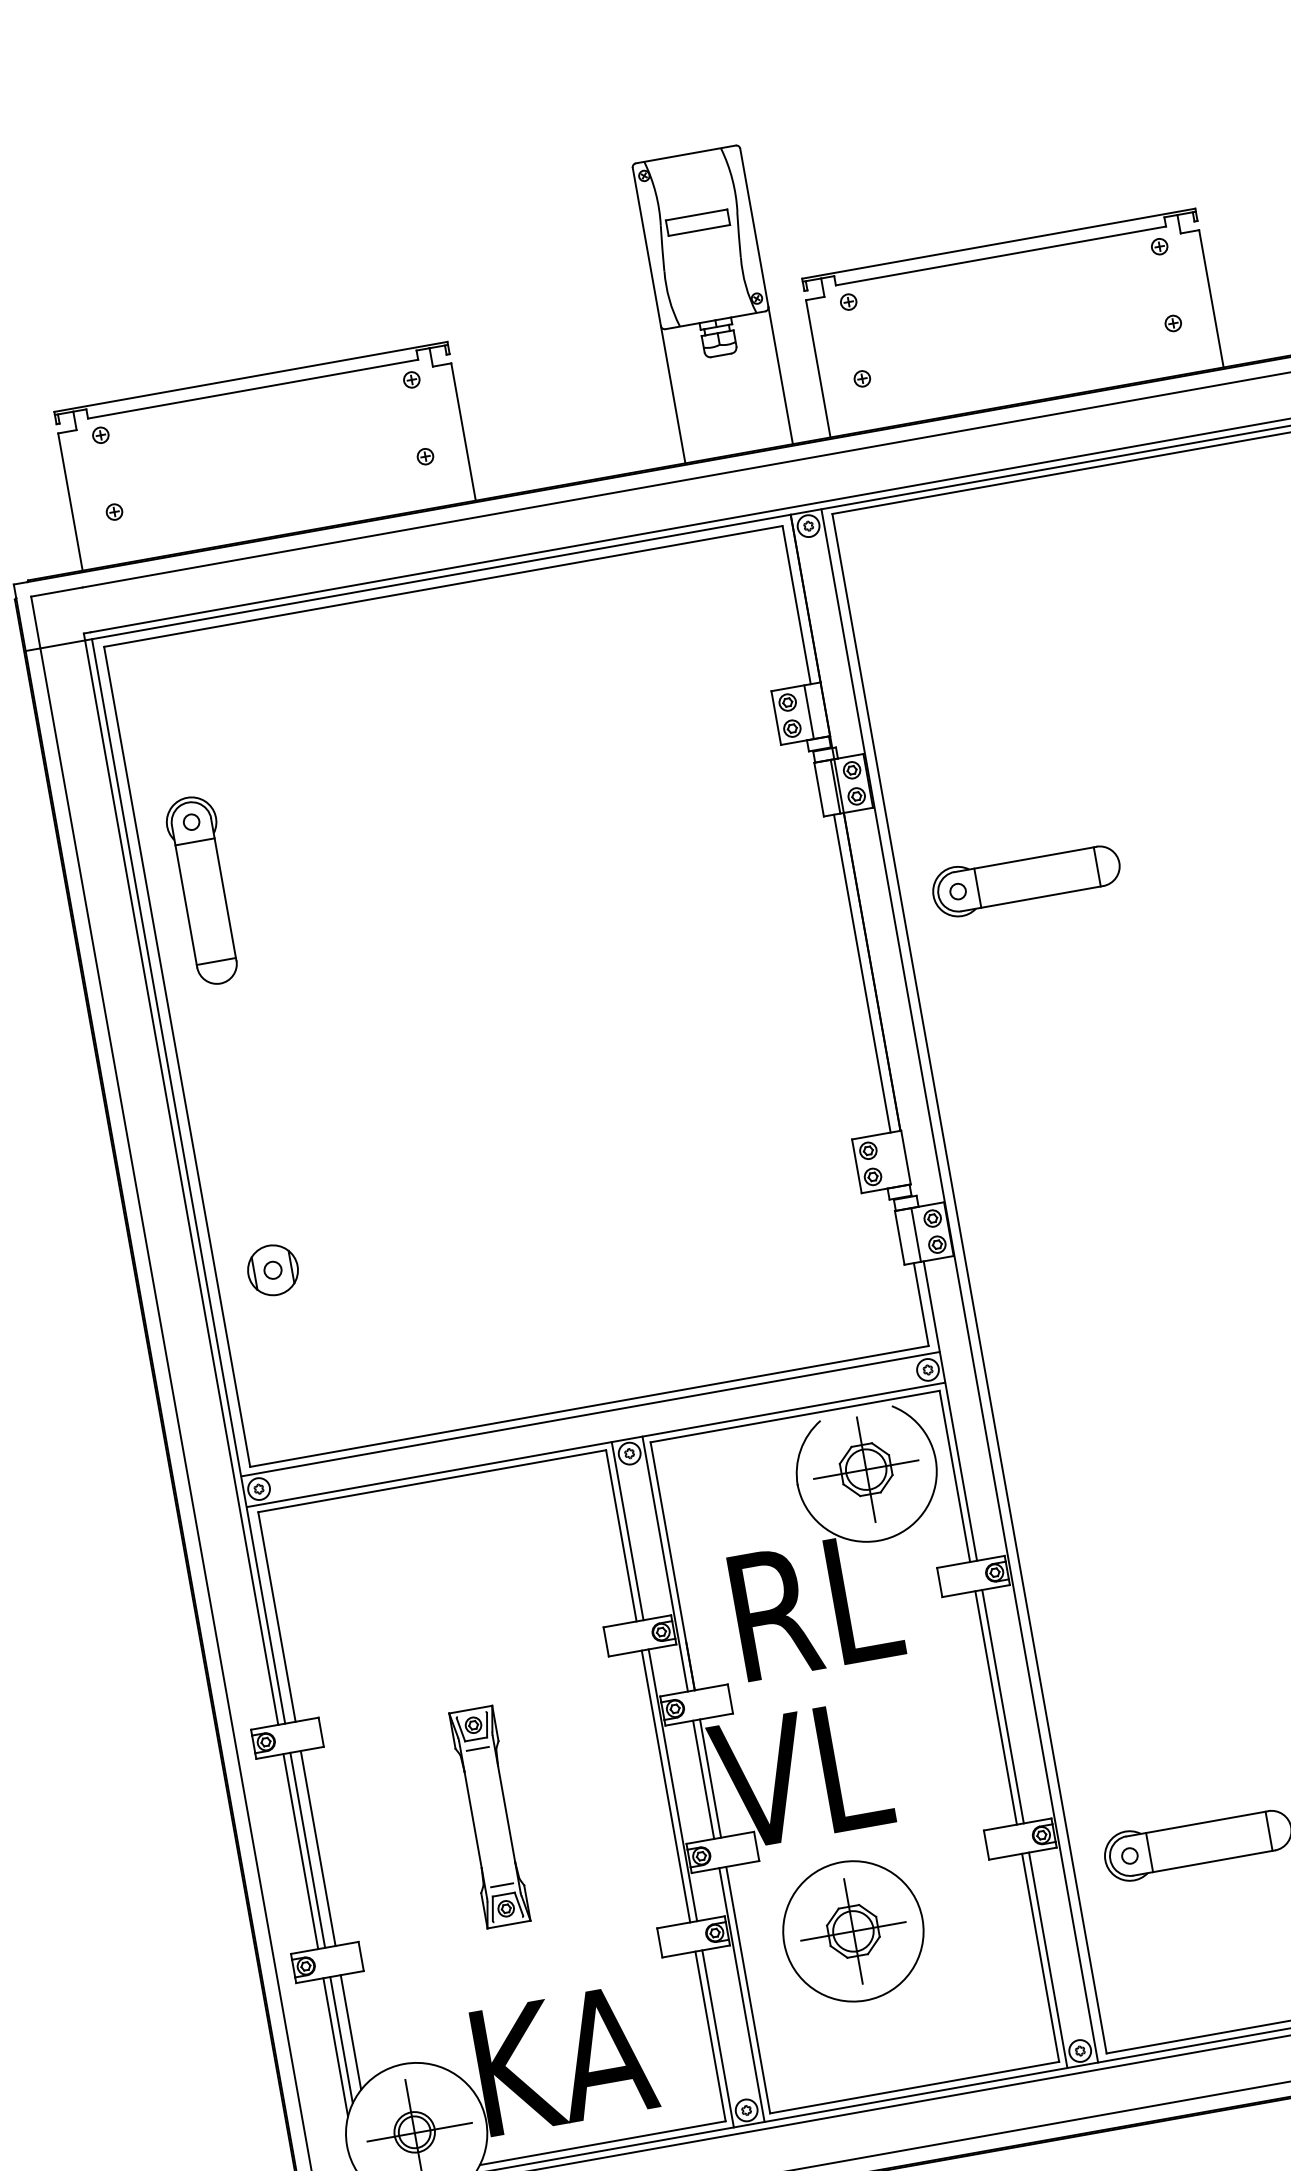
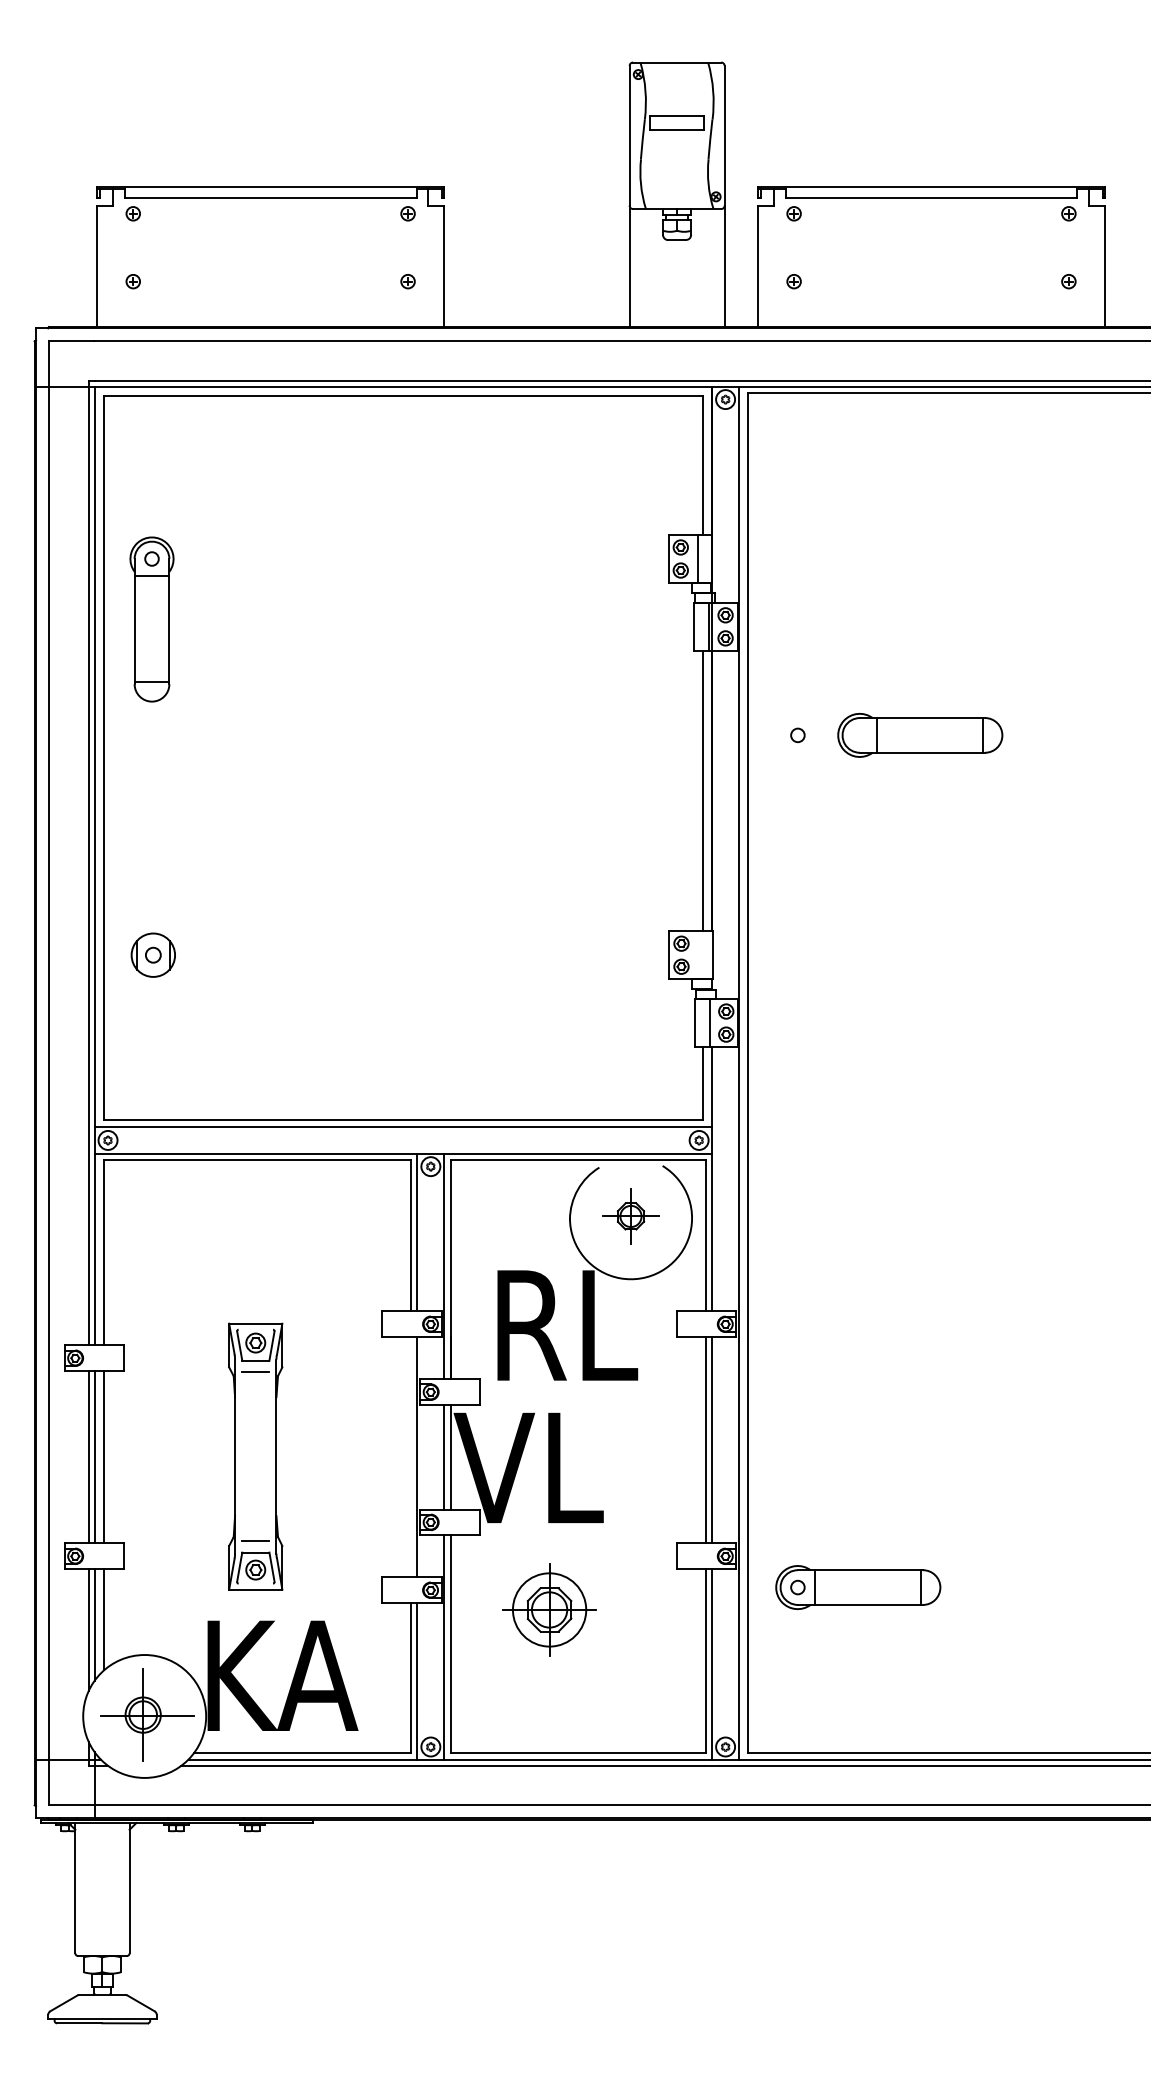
part: (1026, 878) -> (920, 734), moved
part: (865, 1469) -> (630, 1216), size x0.6
line: (666, 1786) -> (411, 1457), removed
part: (489, 1817) -> (255, 1456), size x1.4
circle: (853, 1930) -> (549, 1609), size x0.6

